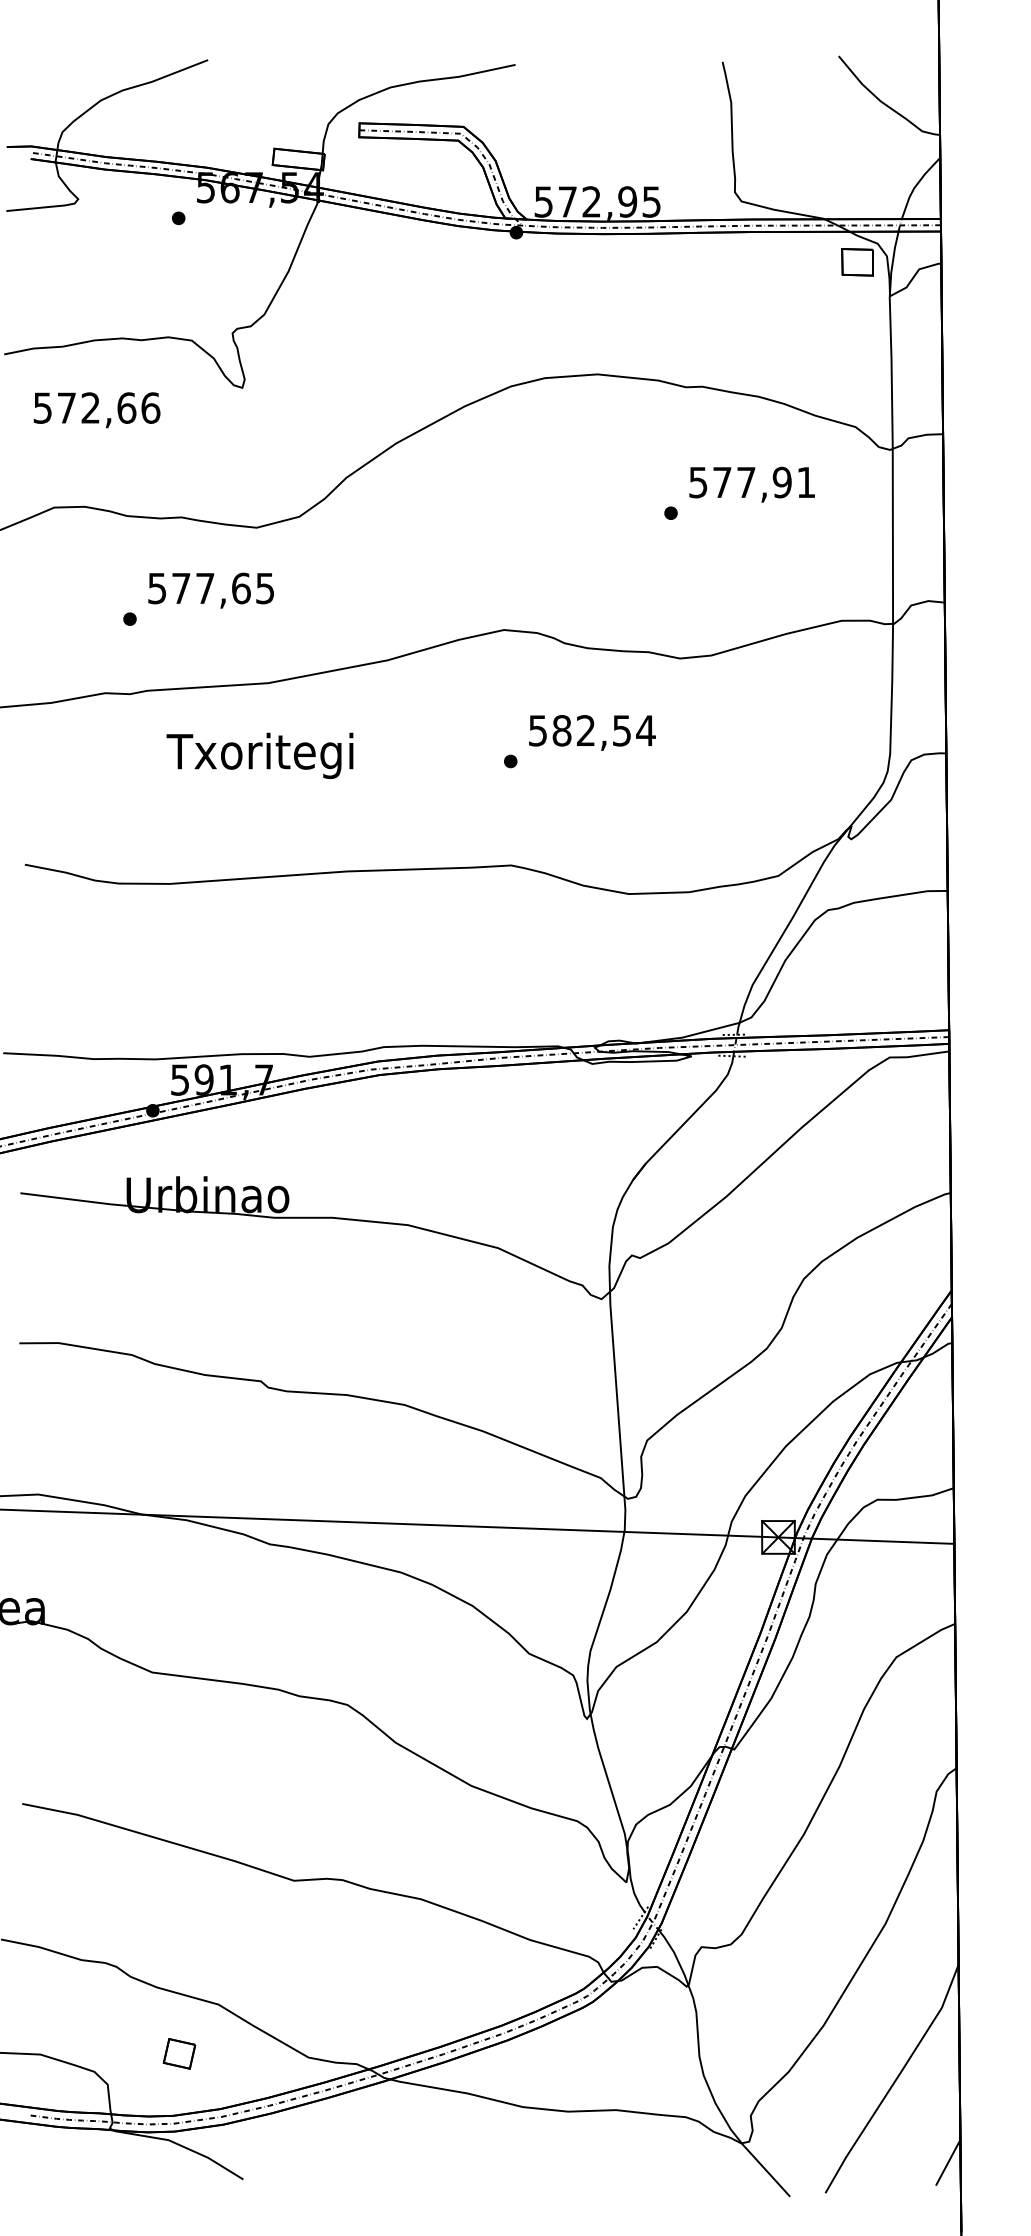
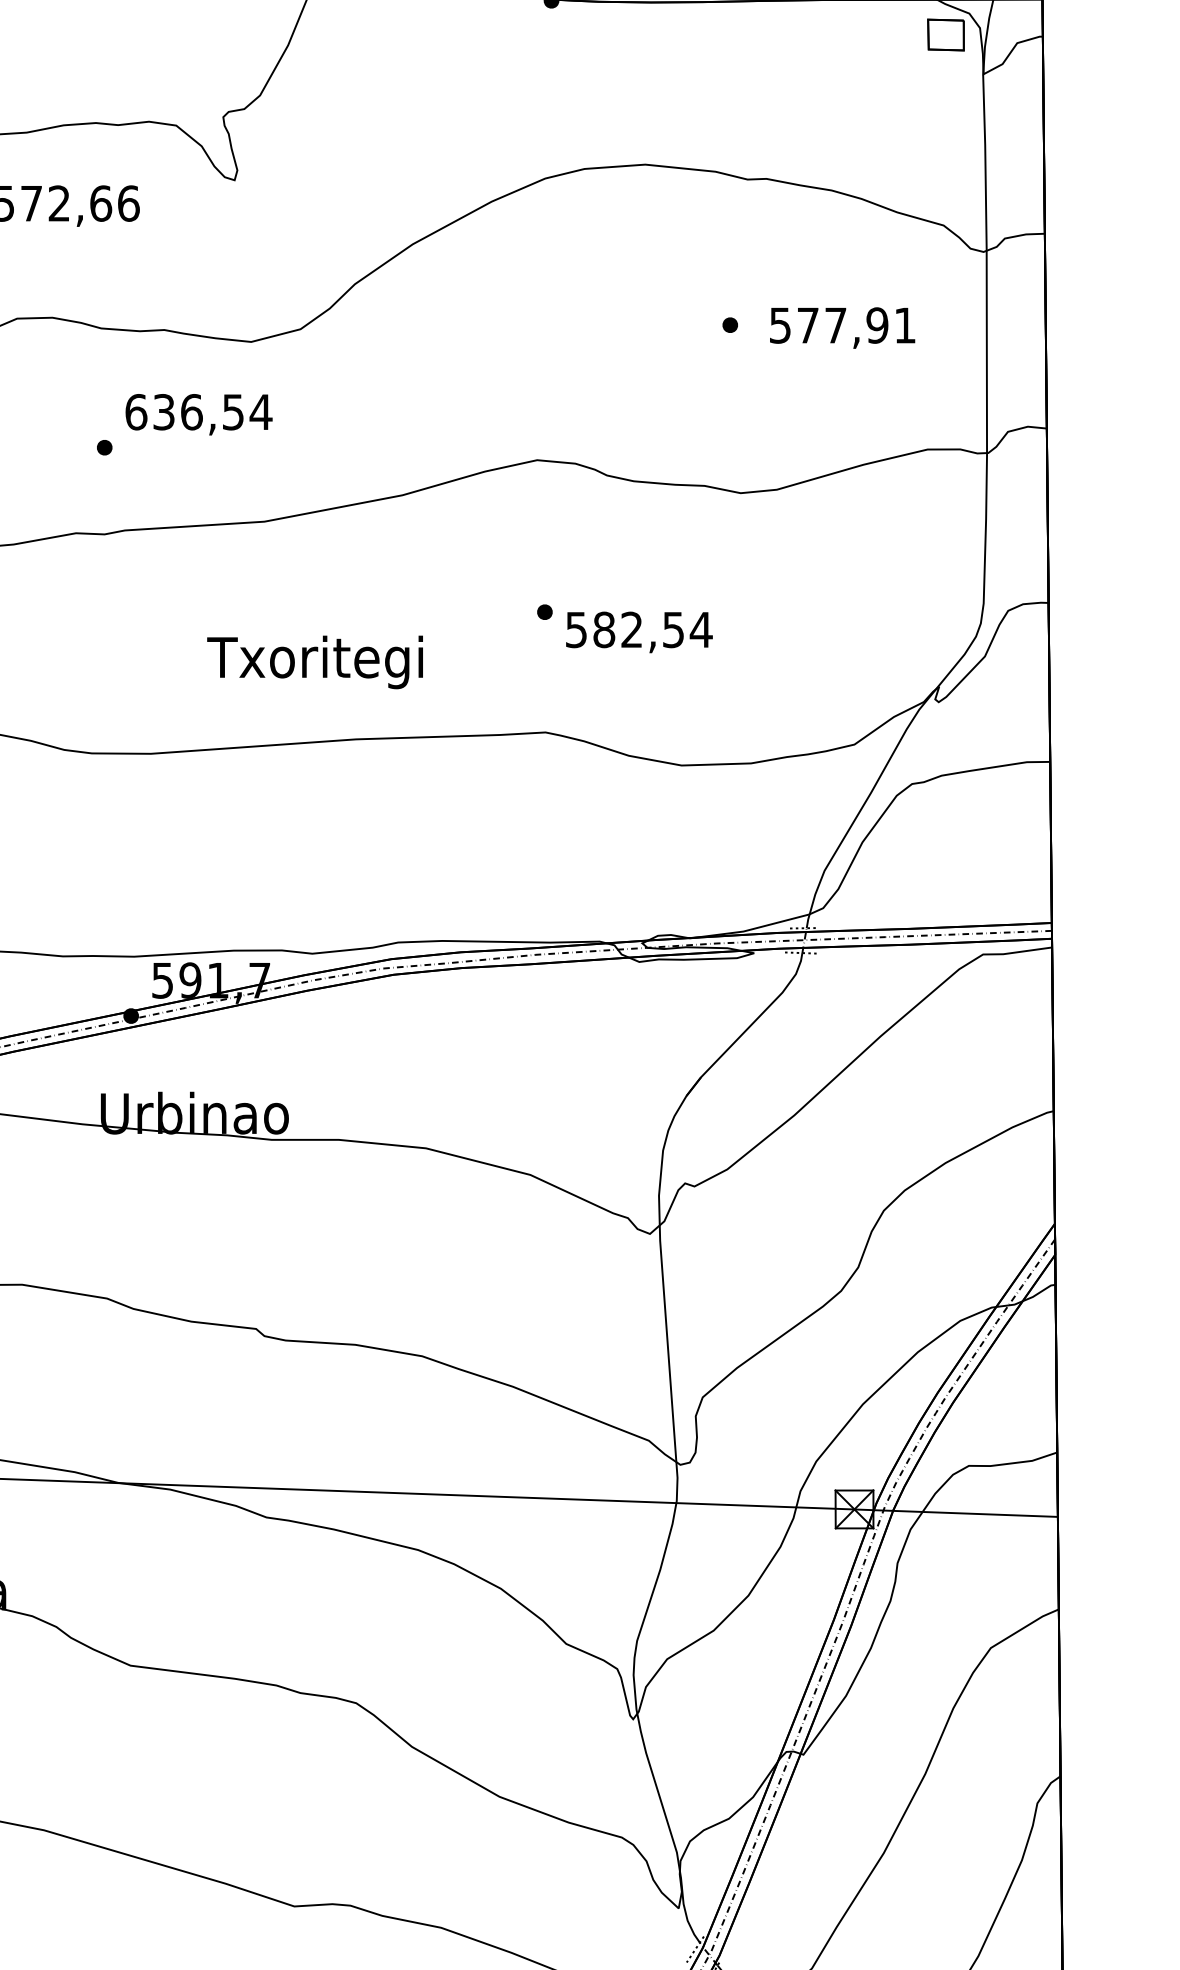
text: (751, 484) -> (841, 327), moved
text: (211, 588) -> (198, 412), 577,65 -> 636,54
text: (592, 732) -> (639, 631), moved
text: (259, 755) -> (314, 661), moved

